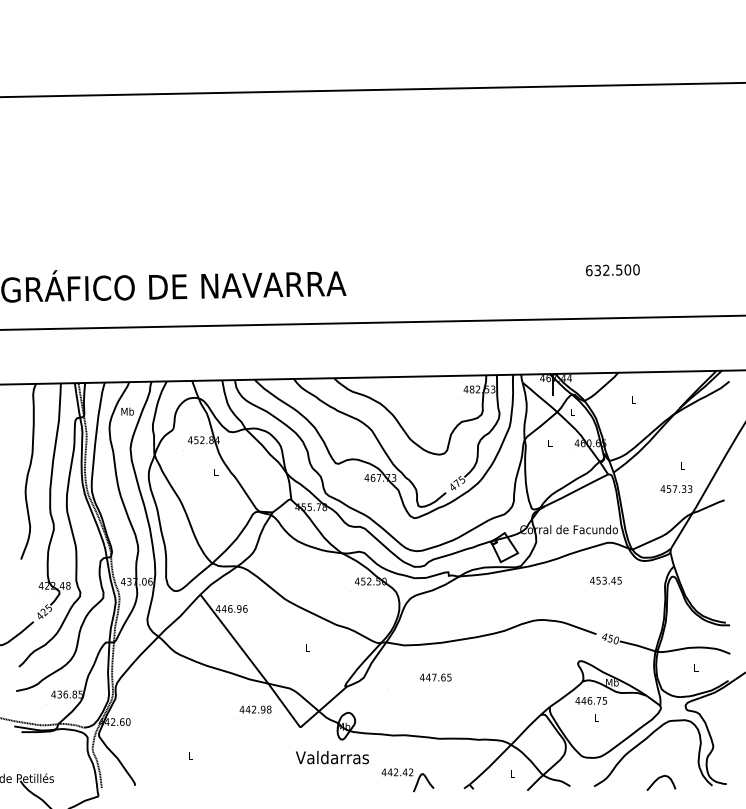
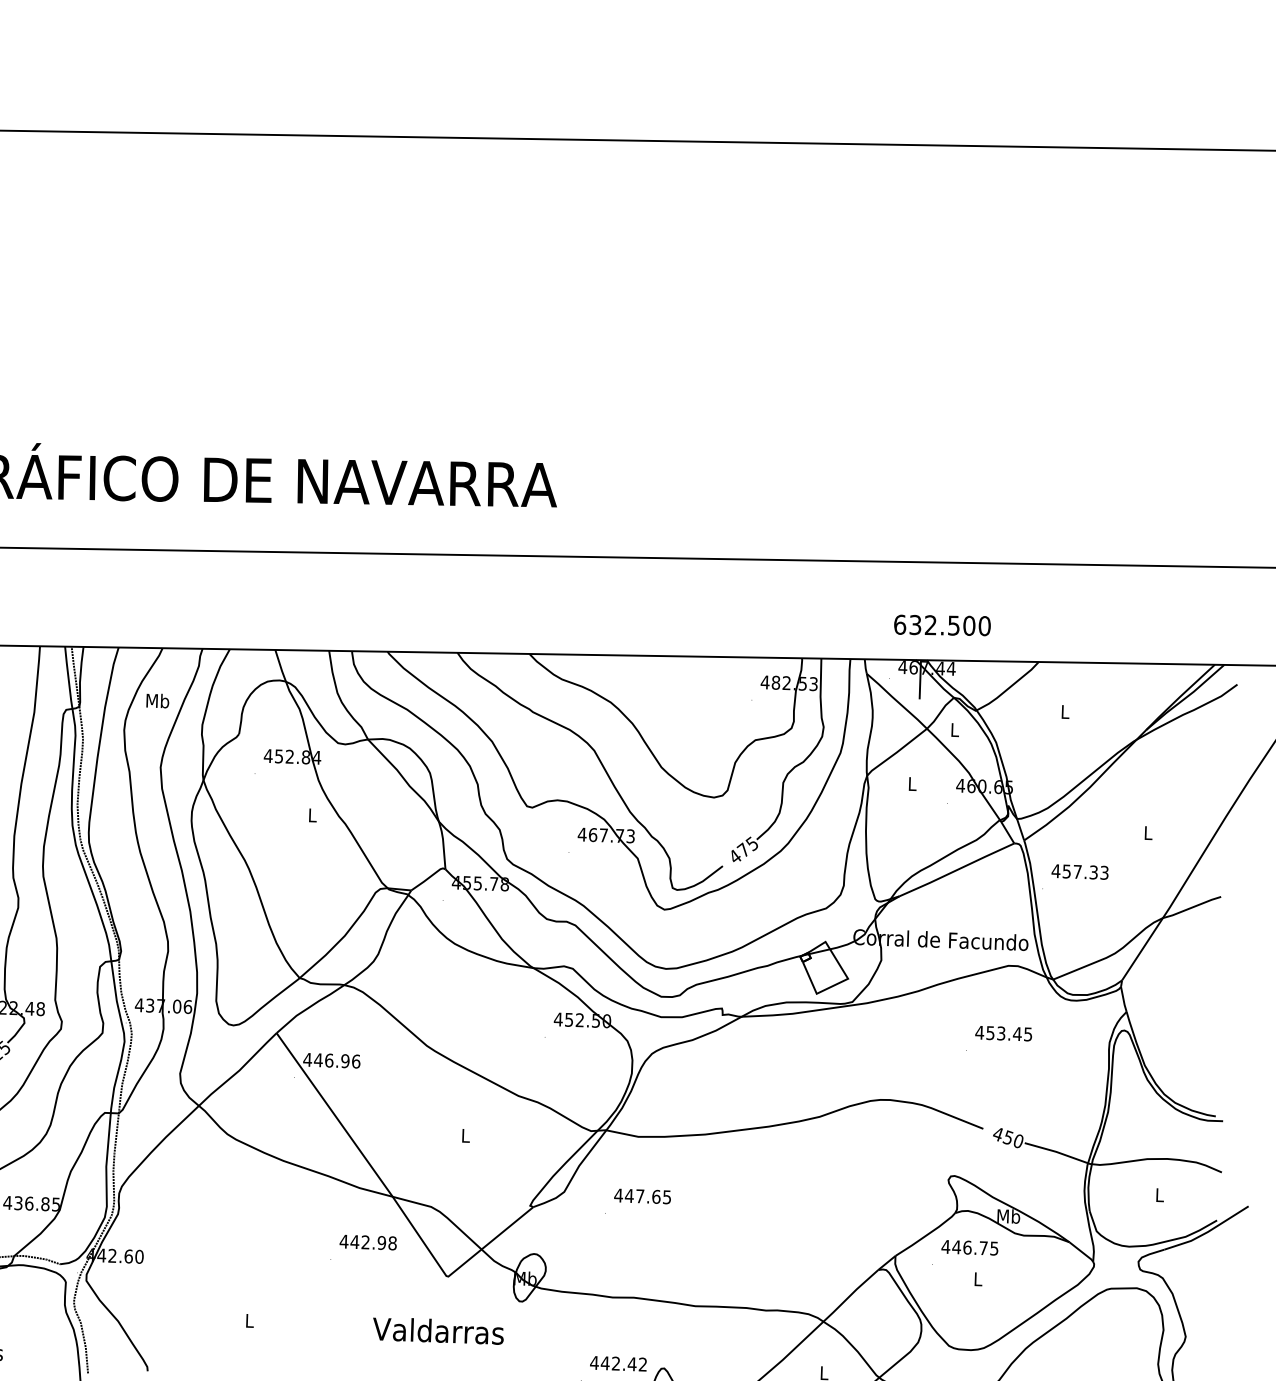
text: (612, 270) -> (941, 625), moved
text: (676, 488) -> (1080, 870), moved
text: (435, 677) -> (642, 1196), moved
text: (332, 757) -> (438, 1330), moved

